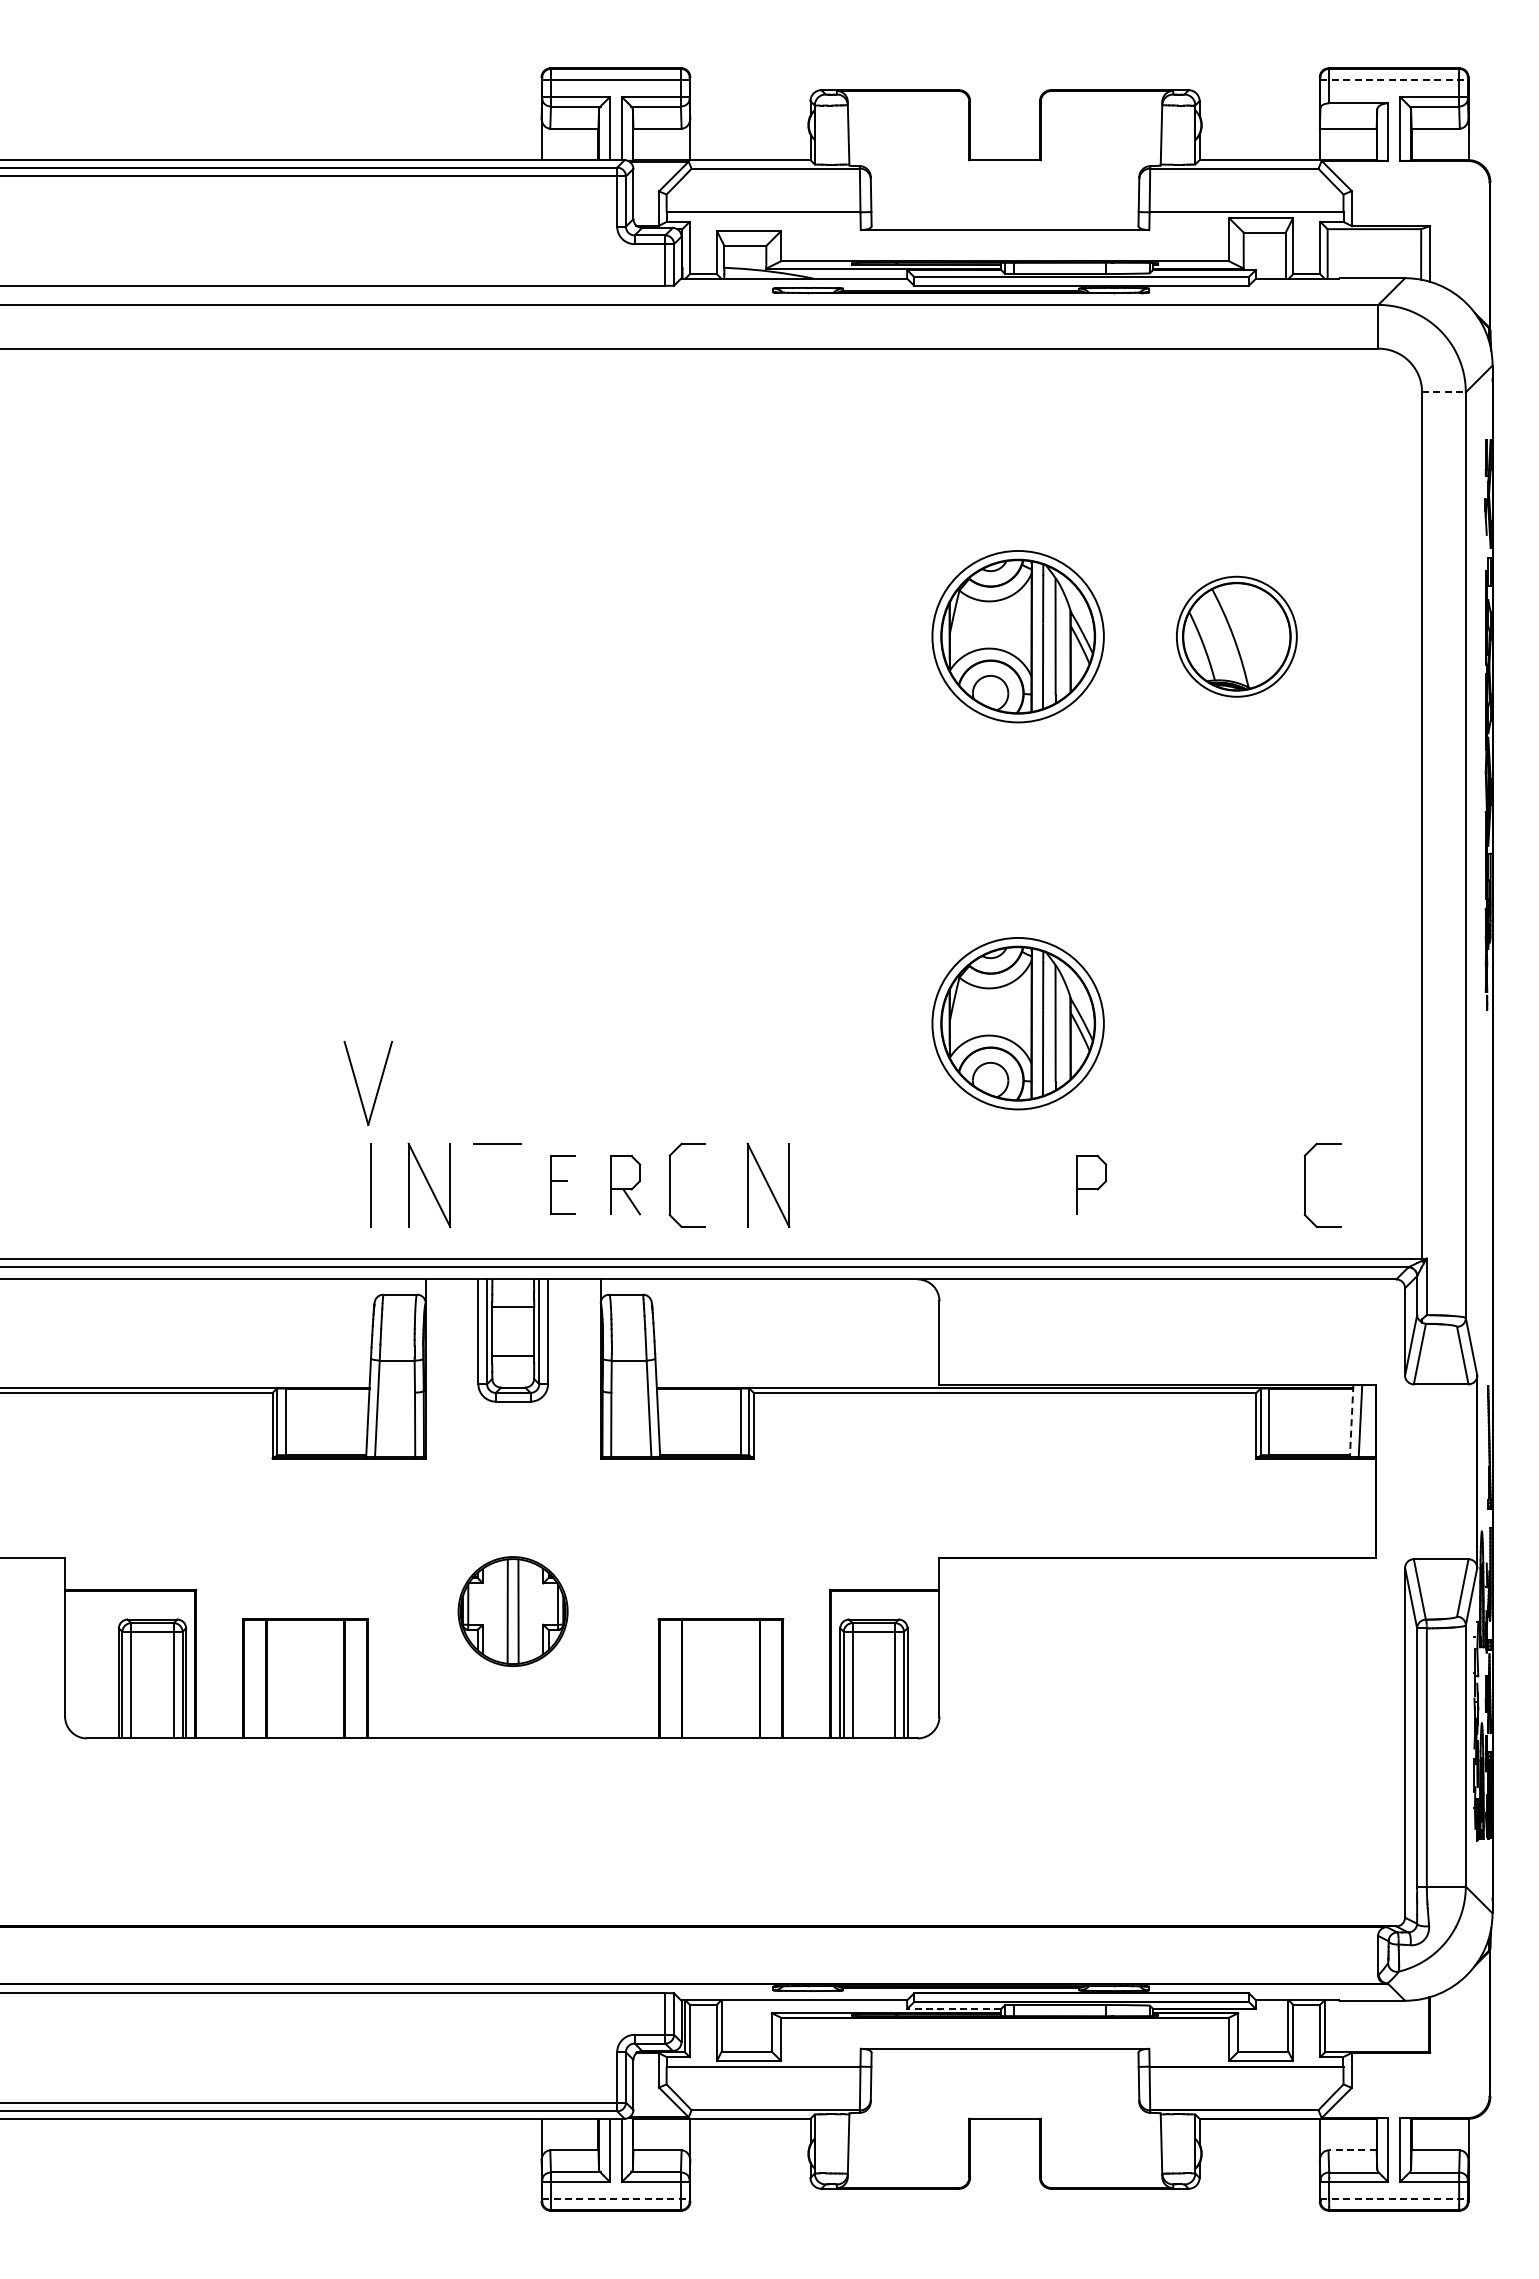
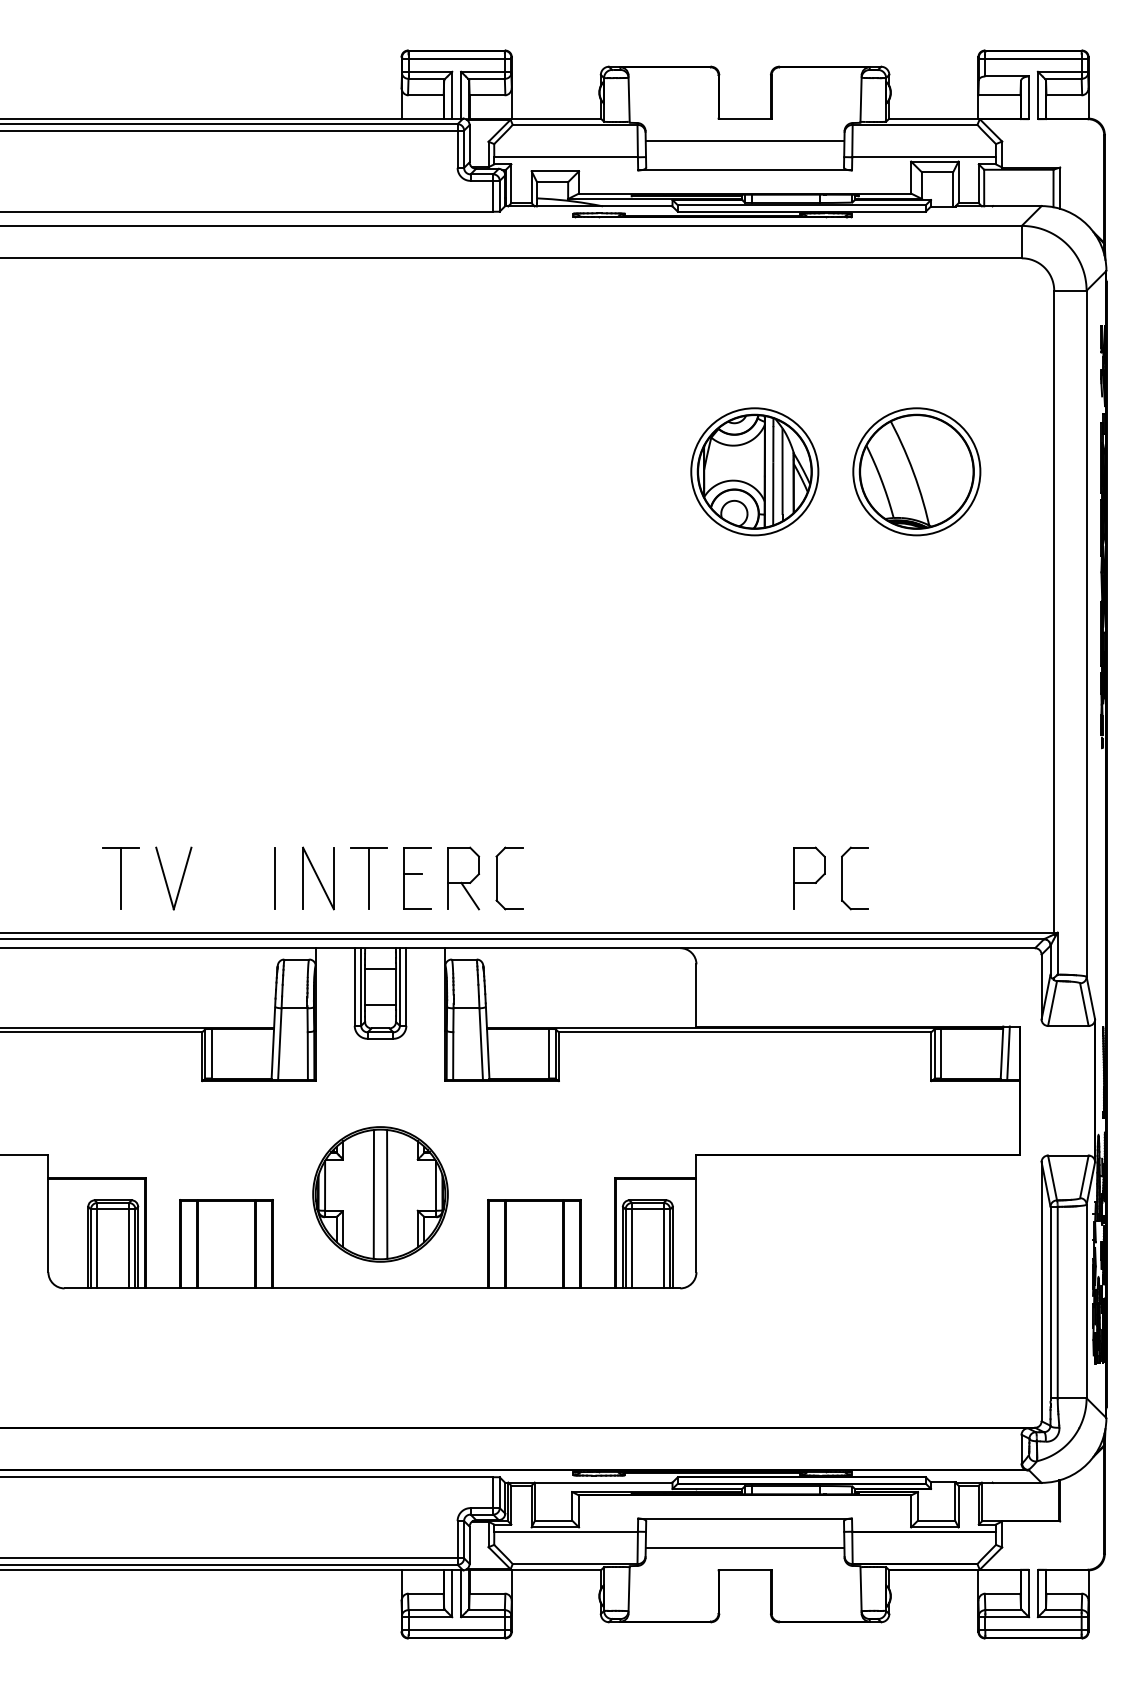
line: (1394, 79) -> (1033, 58), dashed -> solid
line: (1005, 190) -> (745, 141), added
line: (1443, 392) -> (1070, 290), dashed -> solid
part: (1236, 636) -> (916, 471), size x1.43
part: (1017, 1023) -> (754, 758), removed
part: (378, 1085) -> (181, 880), moved
line: (497, 1184) -> (368, 877), added
part: (625, 1184) -> (463, 877), size x1.43
part: (768, 1184) -> (569, 877), removed
part: (1091, 1184) -> (809, 877), size x1.43
part: (1305, 1184) -> (842, 877), moved
part: (162, 1185) -> (120, 878), added
part: (562, 1185) -> (417, 878), size x1.43
line: (1351, 1421) -> (1001, 1053), dashed -> solid
part: (512, 1611) -> (380, 1194), size x1.67
line: (954, 2008) -> (707, 1488), dashed -> solid
line: (1005, 2088) -> (745, 1547), added
line: (1352, 2150) -> (1002, 1593), dashed -> solid
line: (615, 2199) -> (456, 1630), dashed -> solid
line: (1394, 2199) -> (1033, 1630), dashed -> solid

